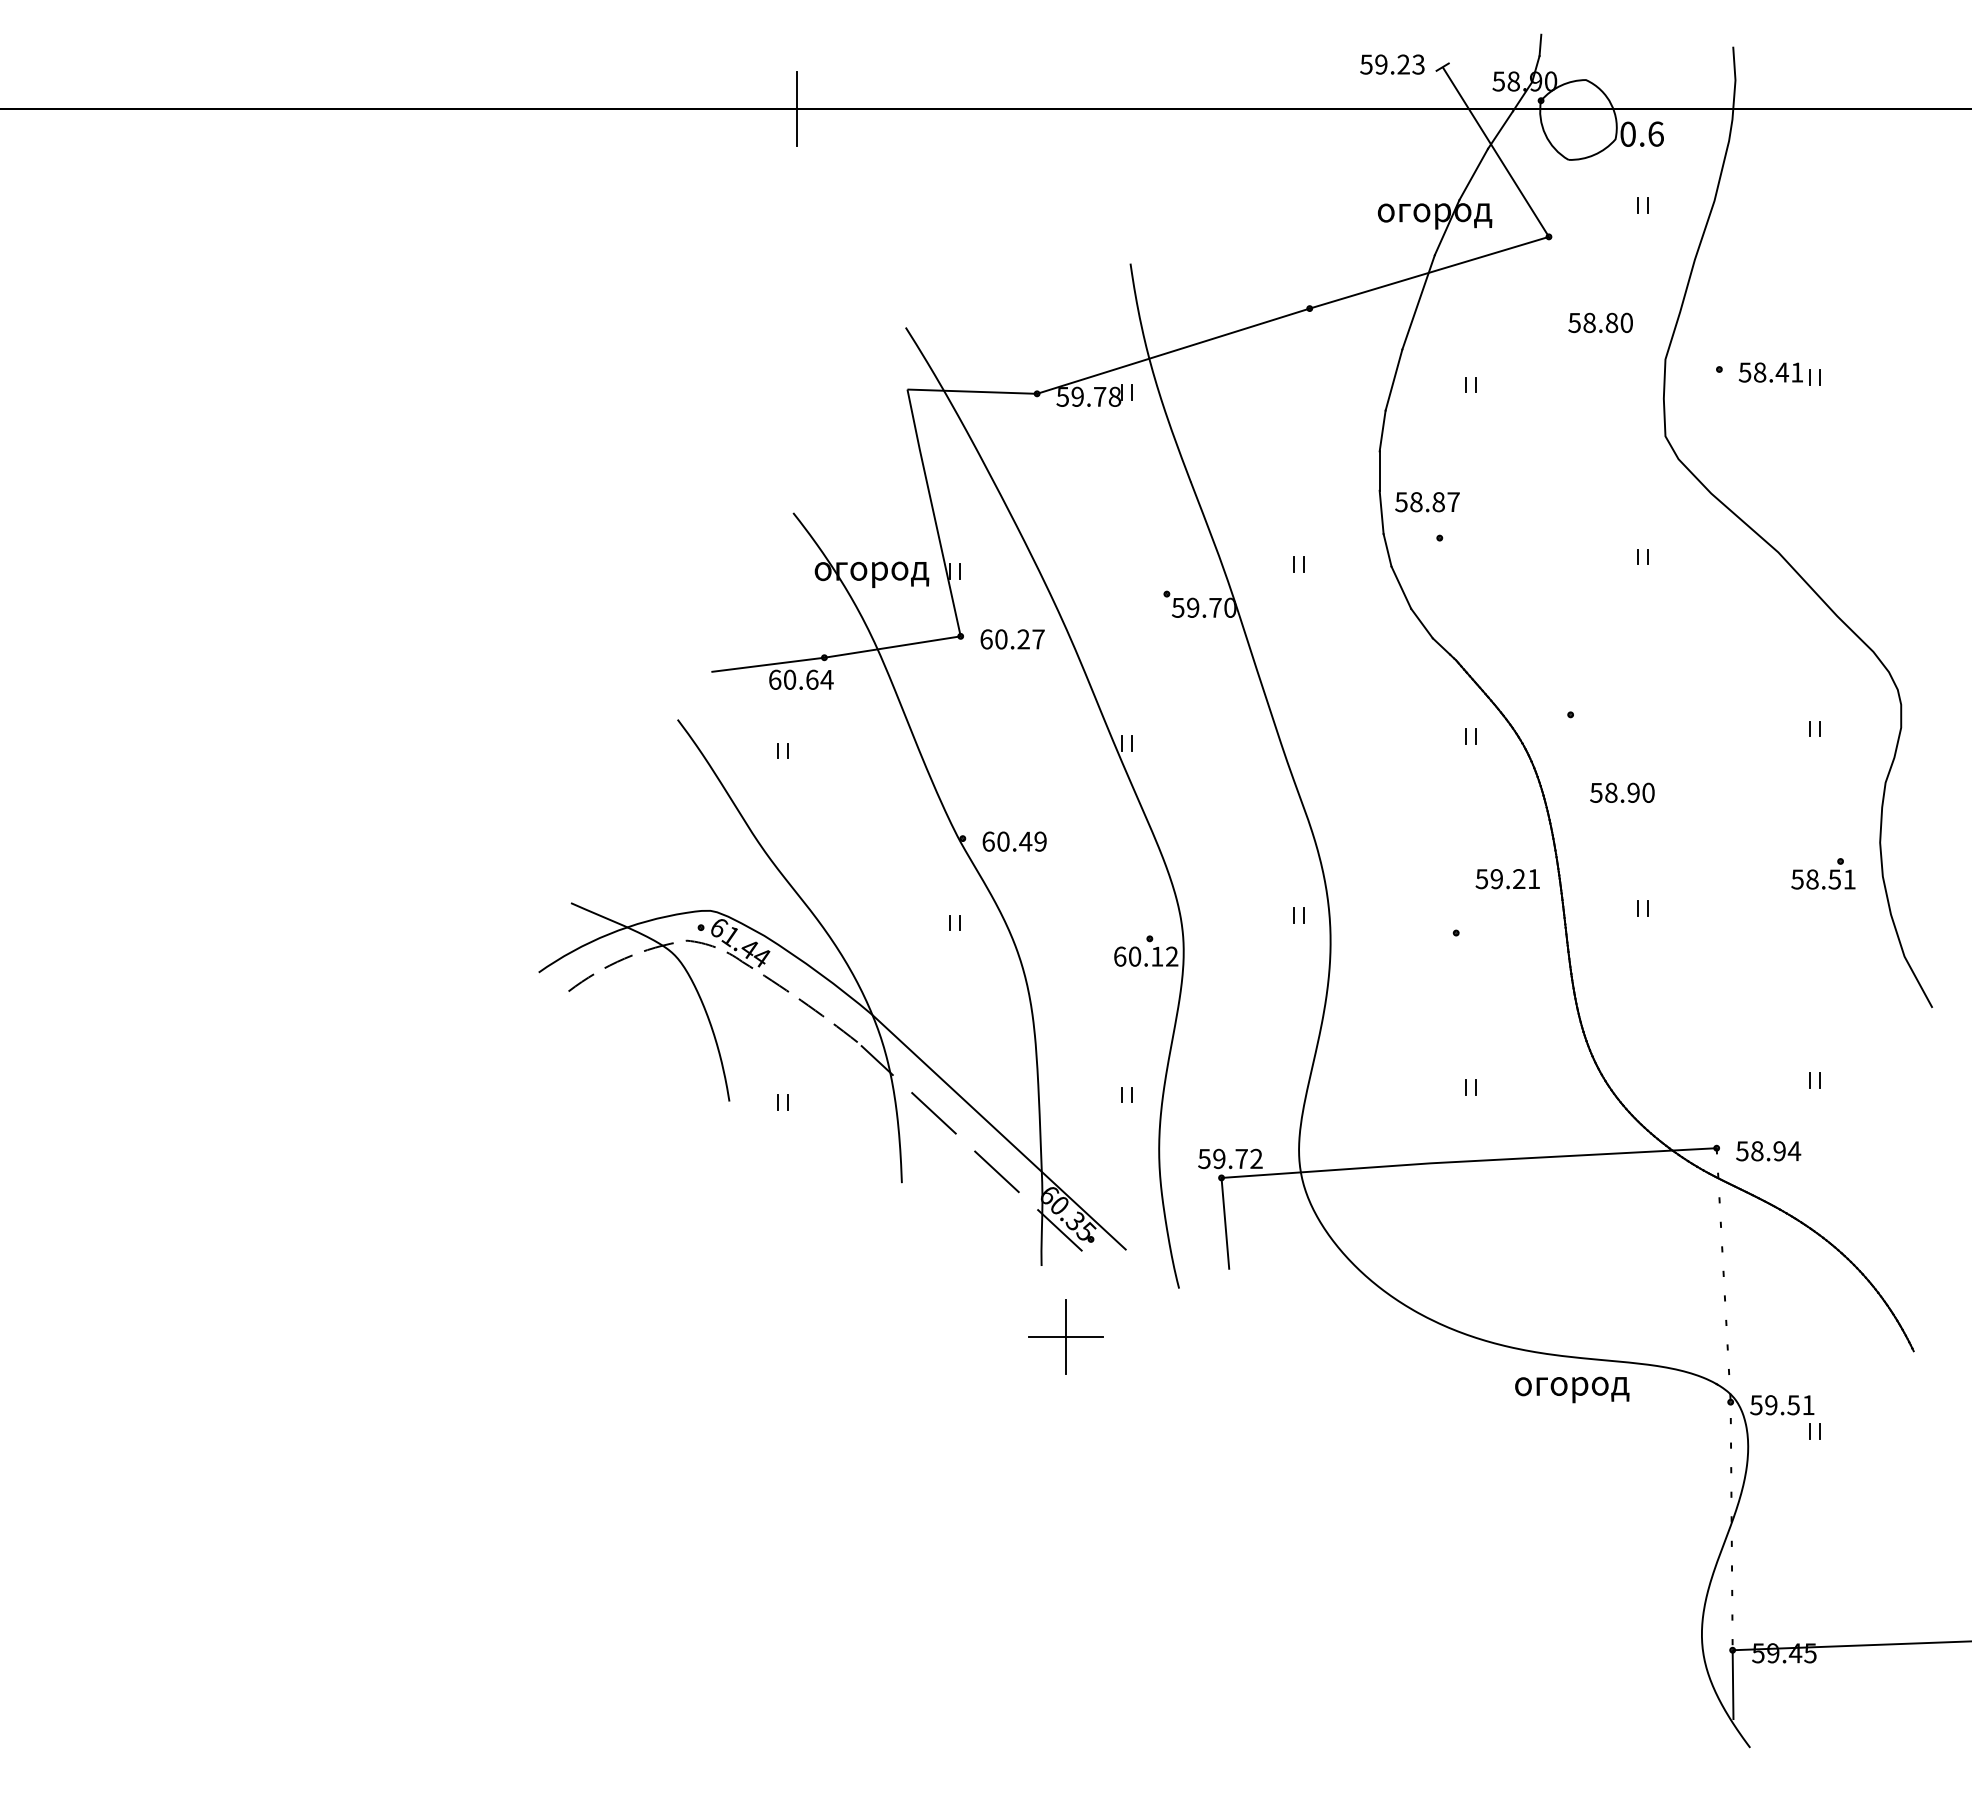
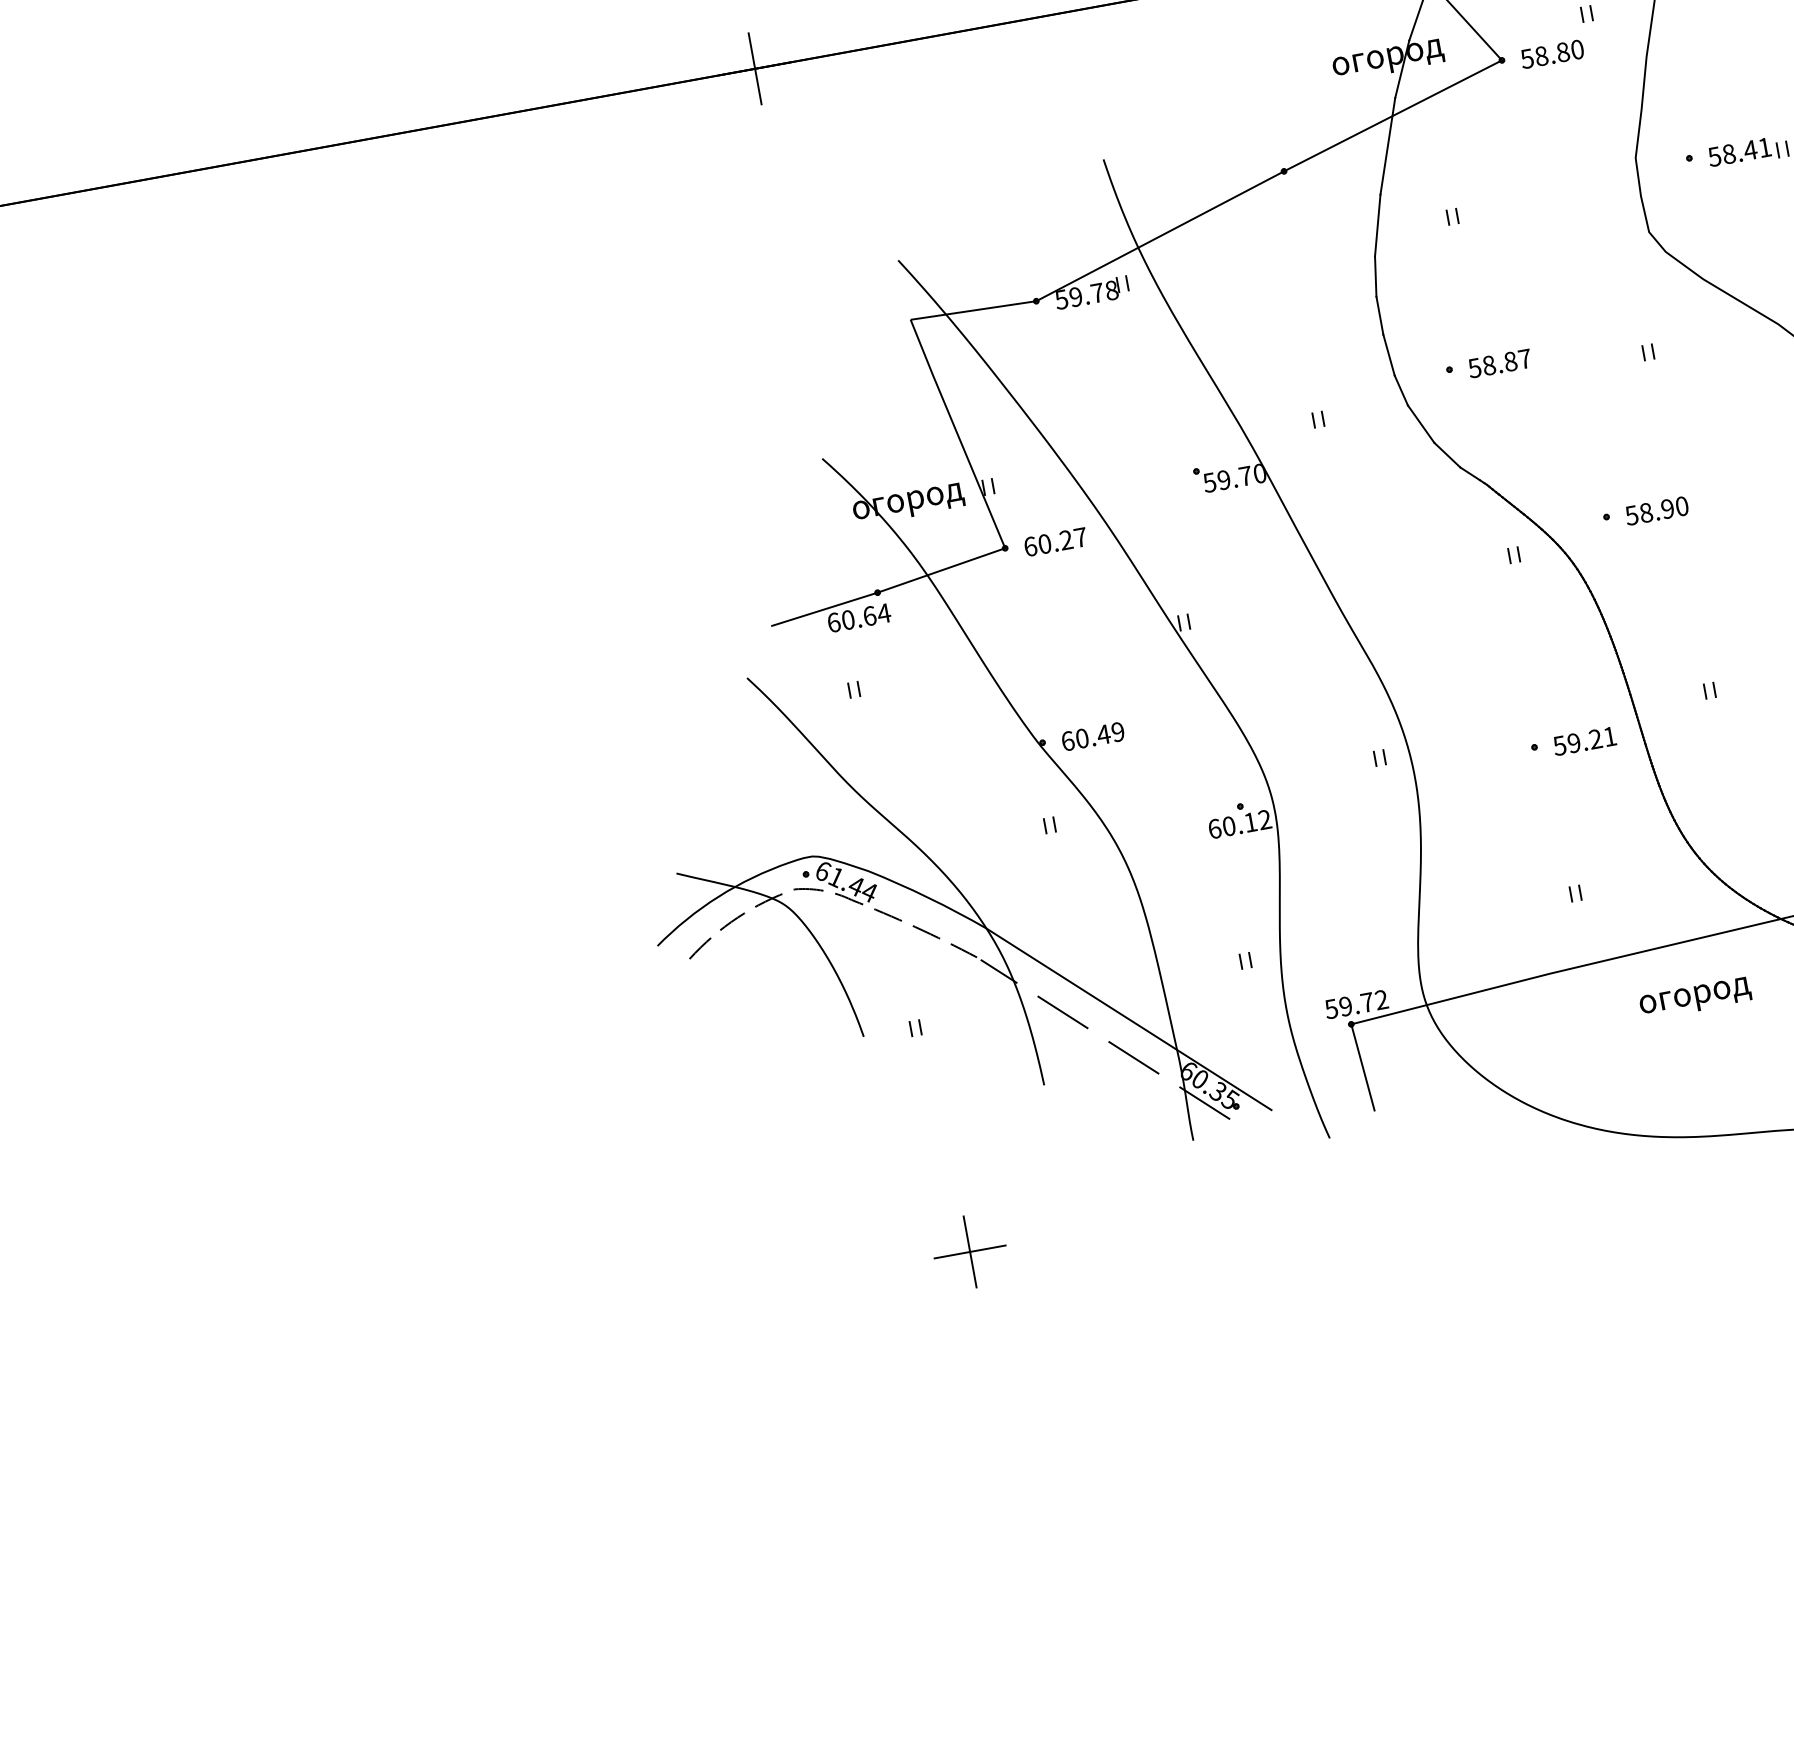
text: (1600, 322) -> (1552, 53), moved
text: (1427, 502) -> (1499, 363), moved
text: (1622, 792) -> (1656, 510), moved
text: (1507, 879) -> (1584, 741), moved
part: (1065, 1336) -> (969, 1251), moved
text: (1572, 1389) -> (1695, 998), moved

